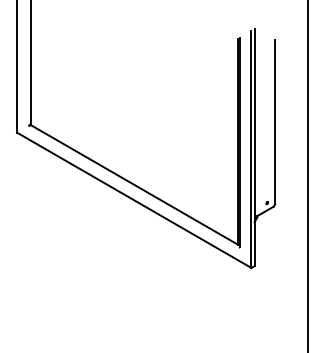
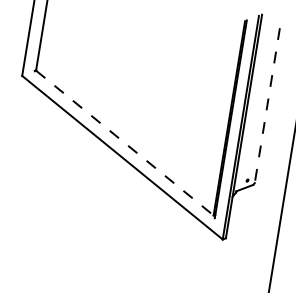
line: (275, 122) -> (267, 105), solid -> dashed
line: (134, 184) -> (125, 142), solid -> dashed

